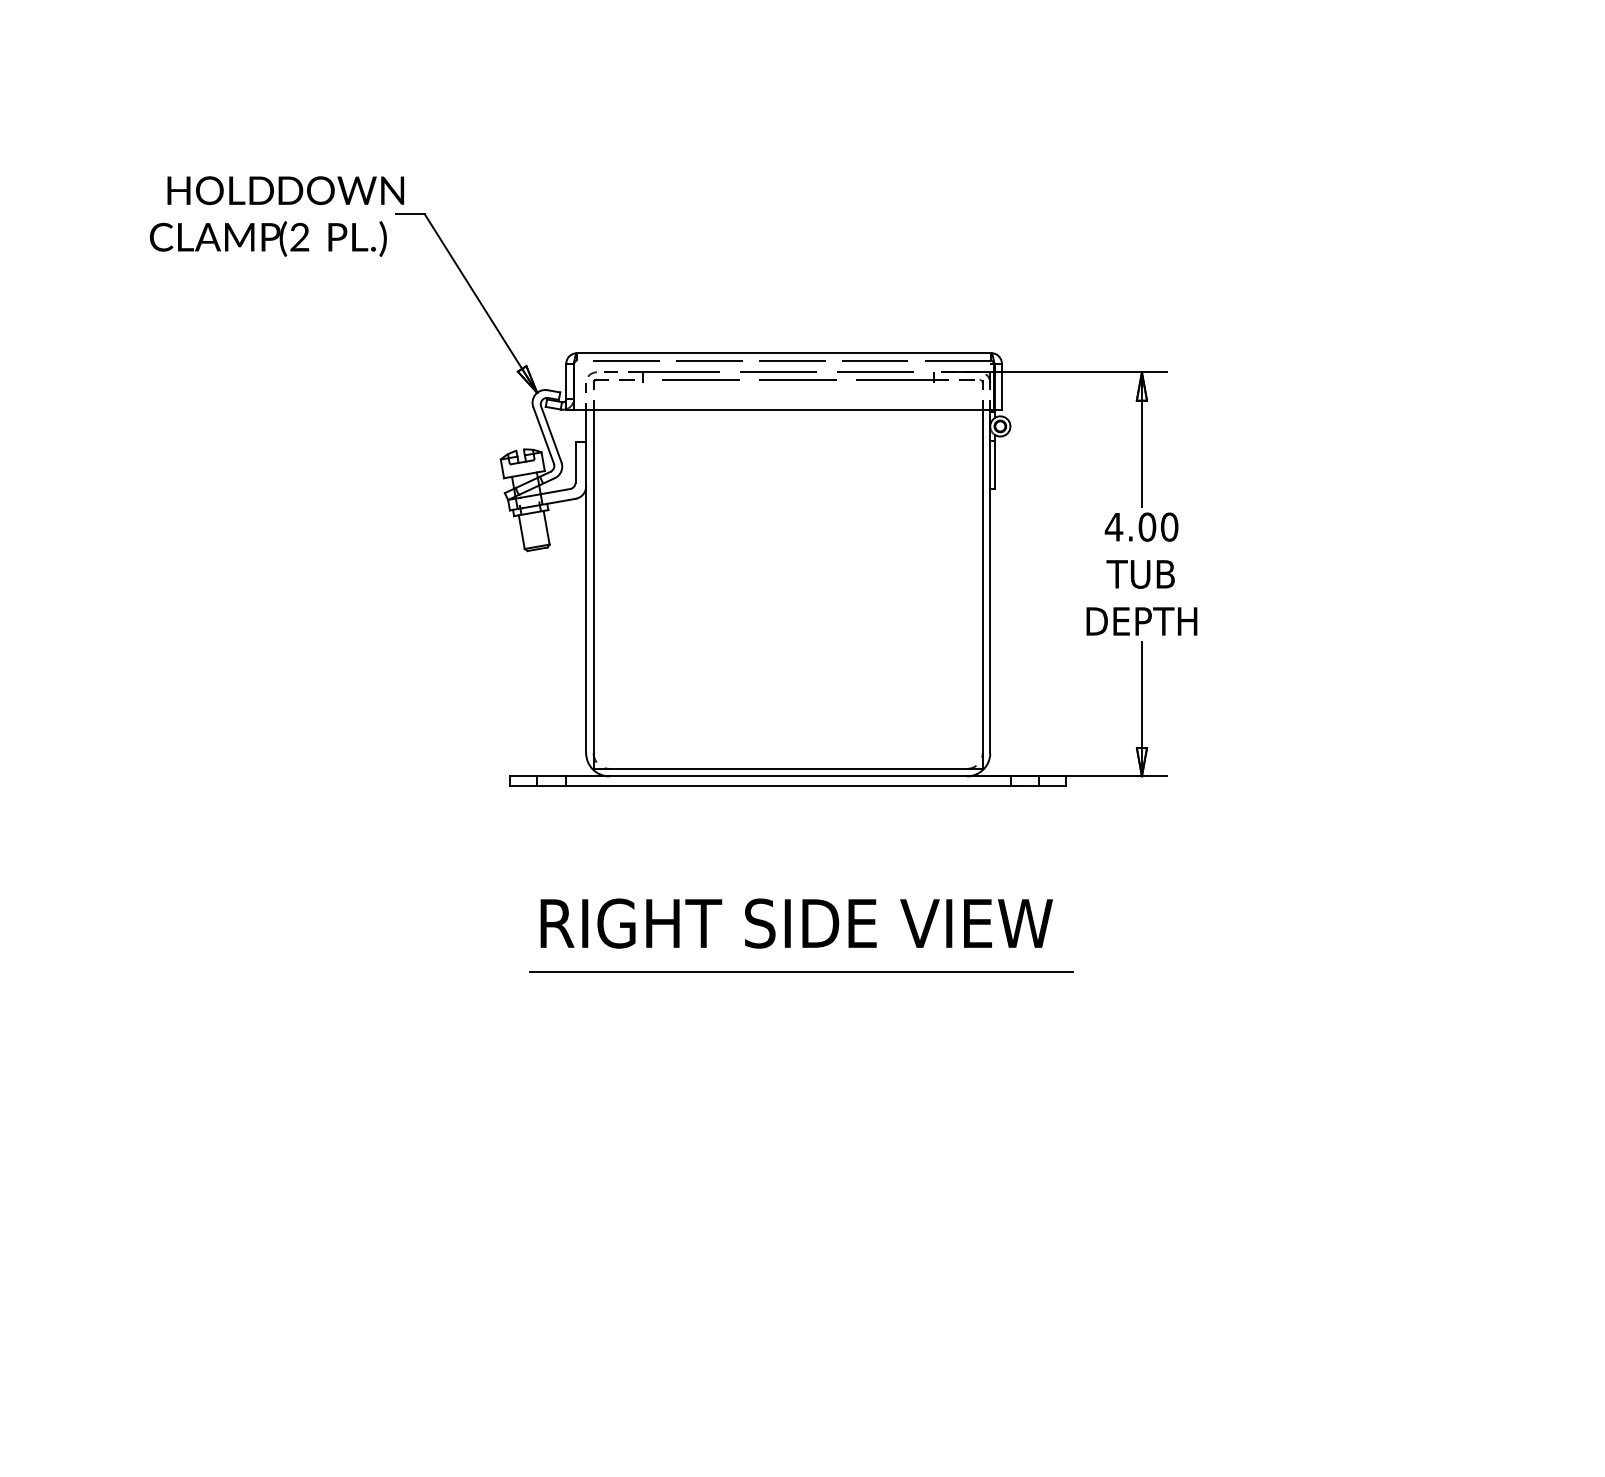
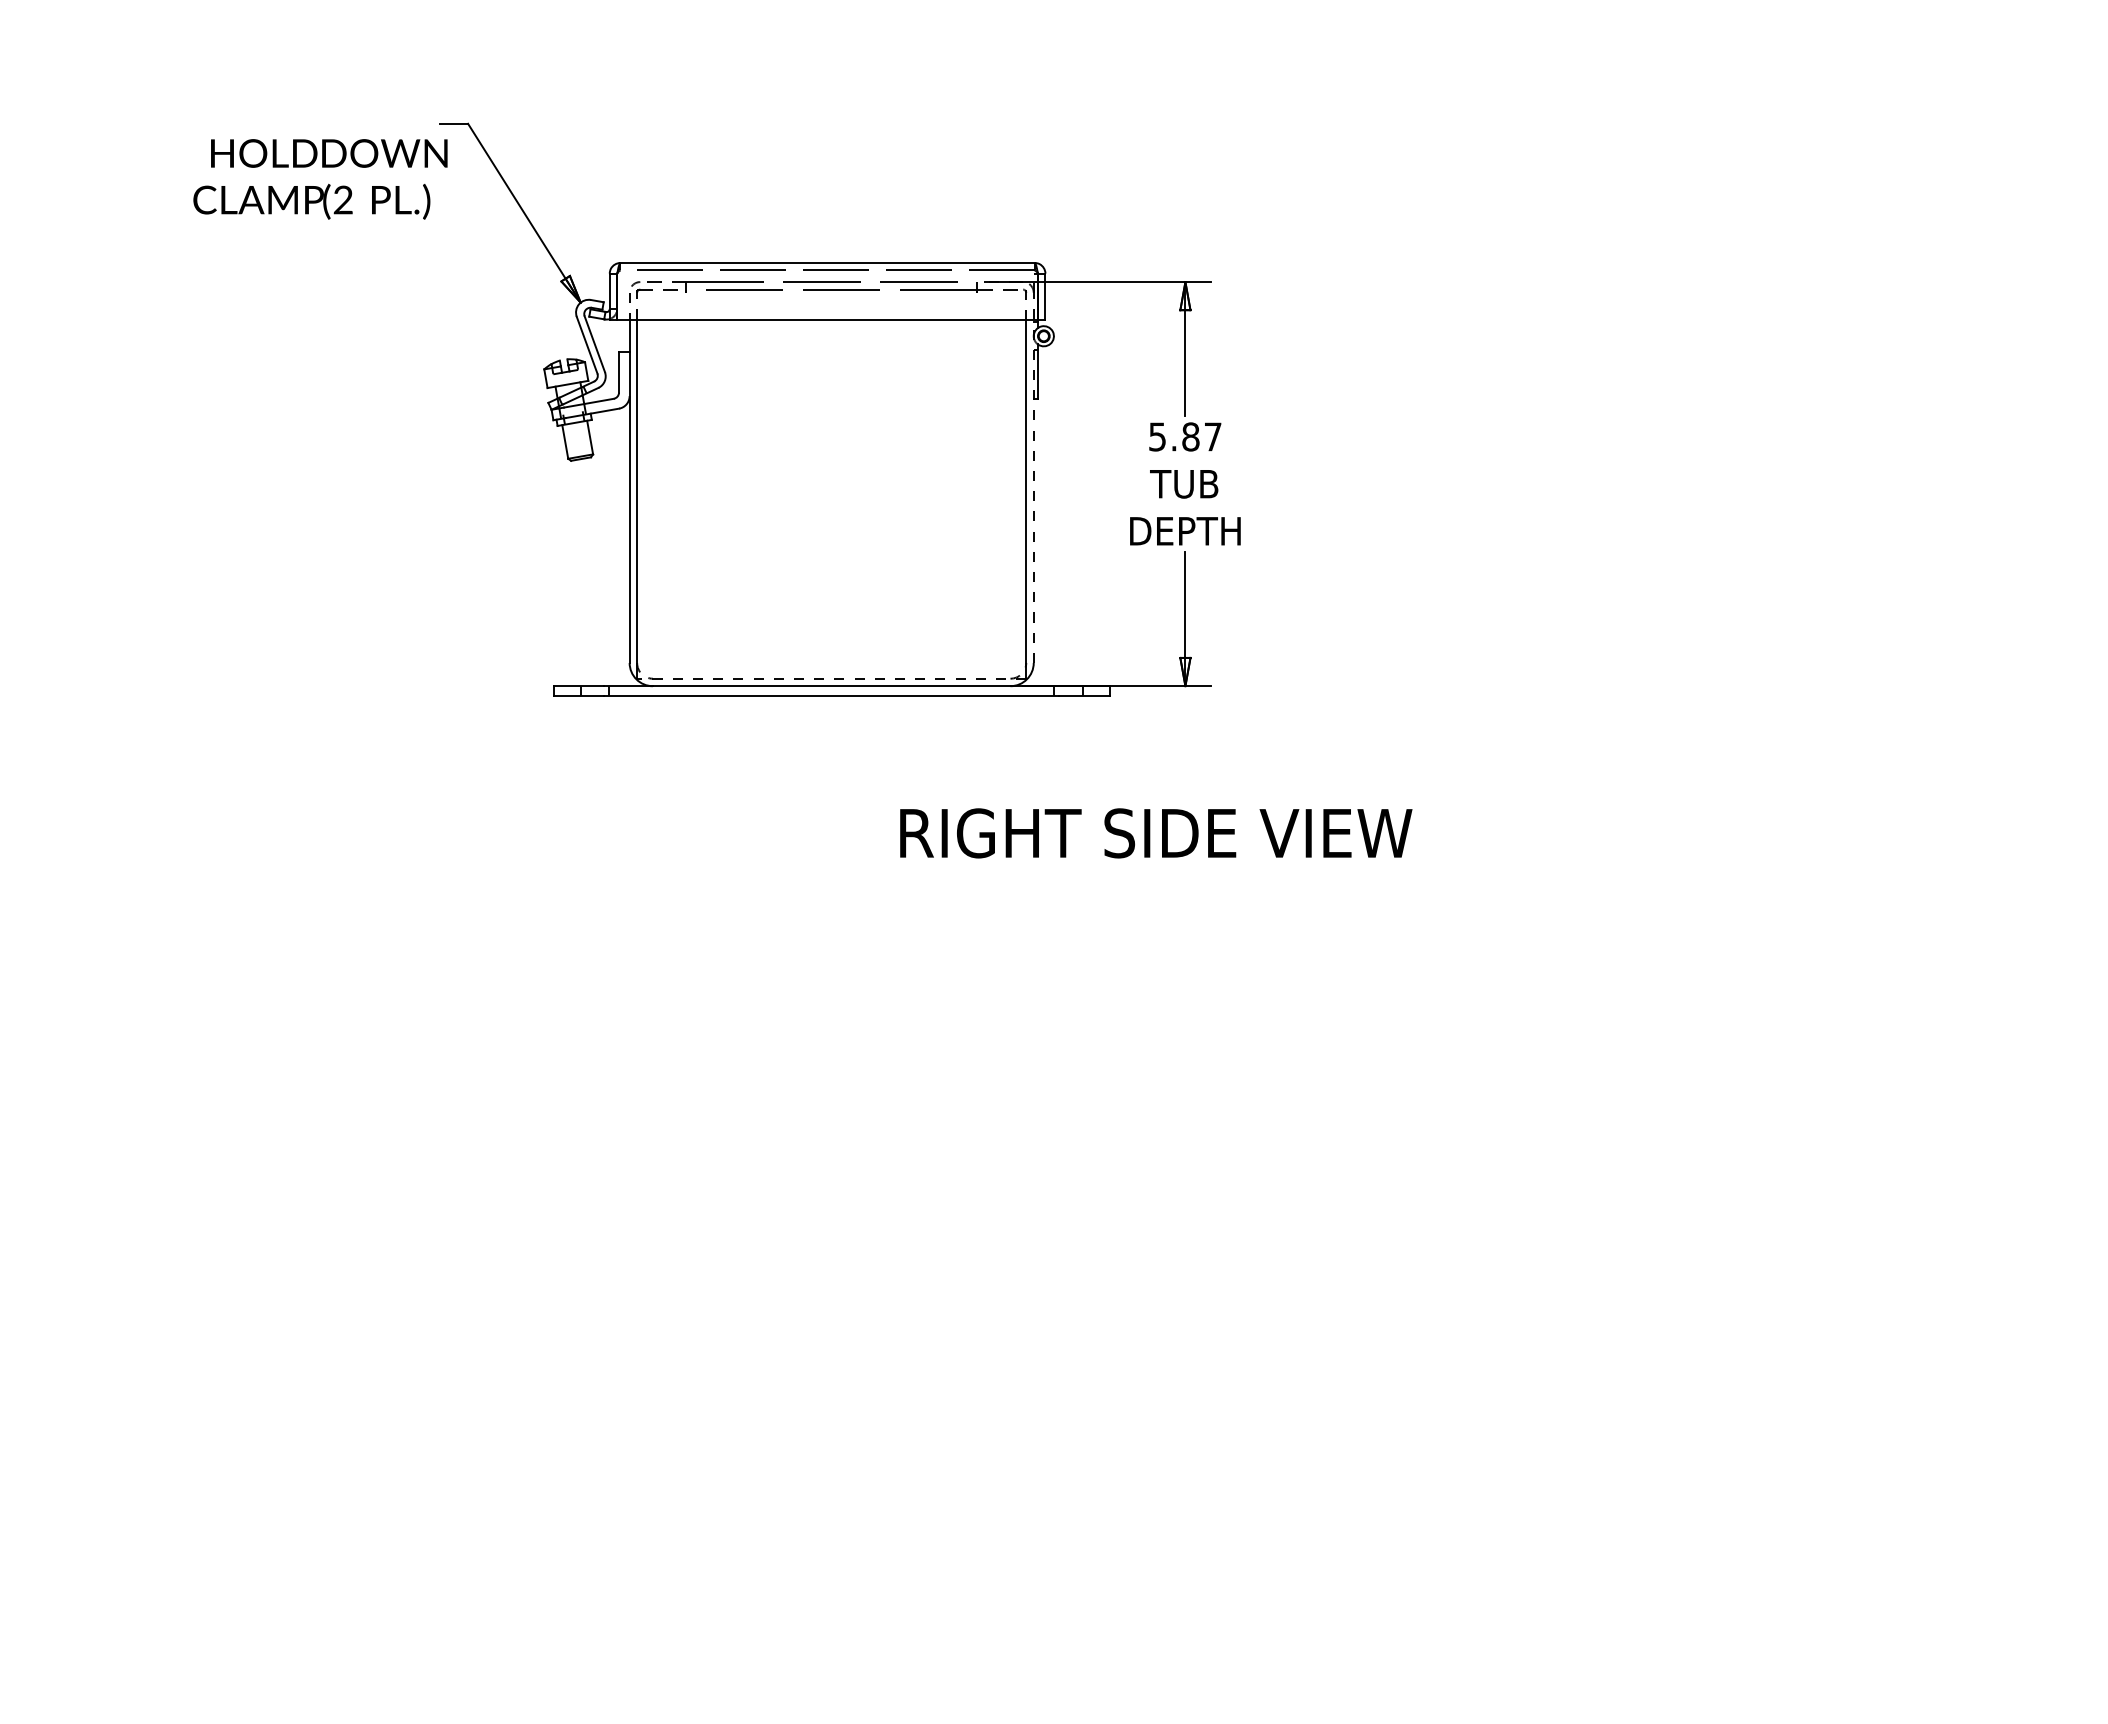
text: (277, 216) -> (320, 179), moved
text: (1141, 526) -> (1184, 436), 4.00 -> 5.87
line: (990, 581) -> (1033, 491), solid -> dashed
line: (788, 768) -> (831, 678), solid -> dashed
text: (797, 923) -> (1156, 833), moved
line: (801, 971) -> (844, 881), removed

